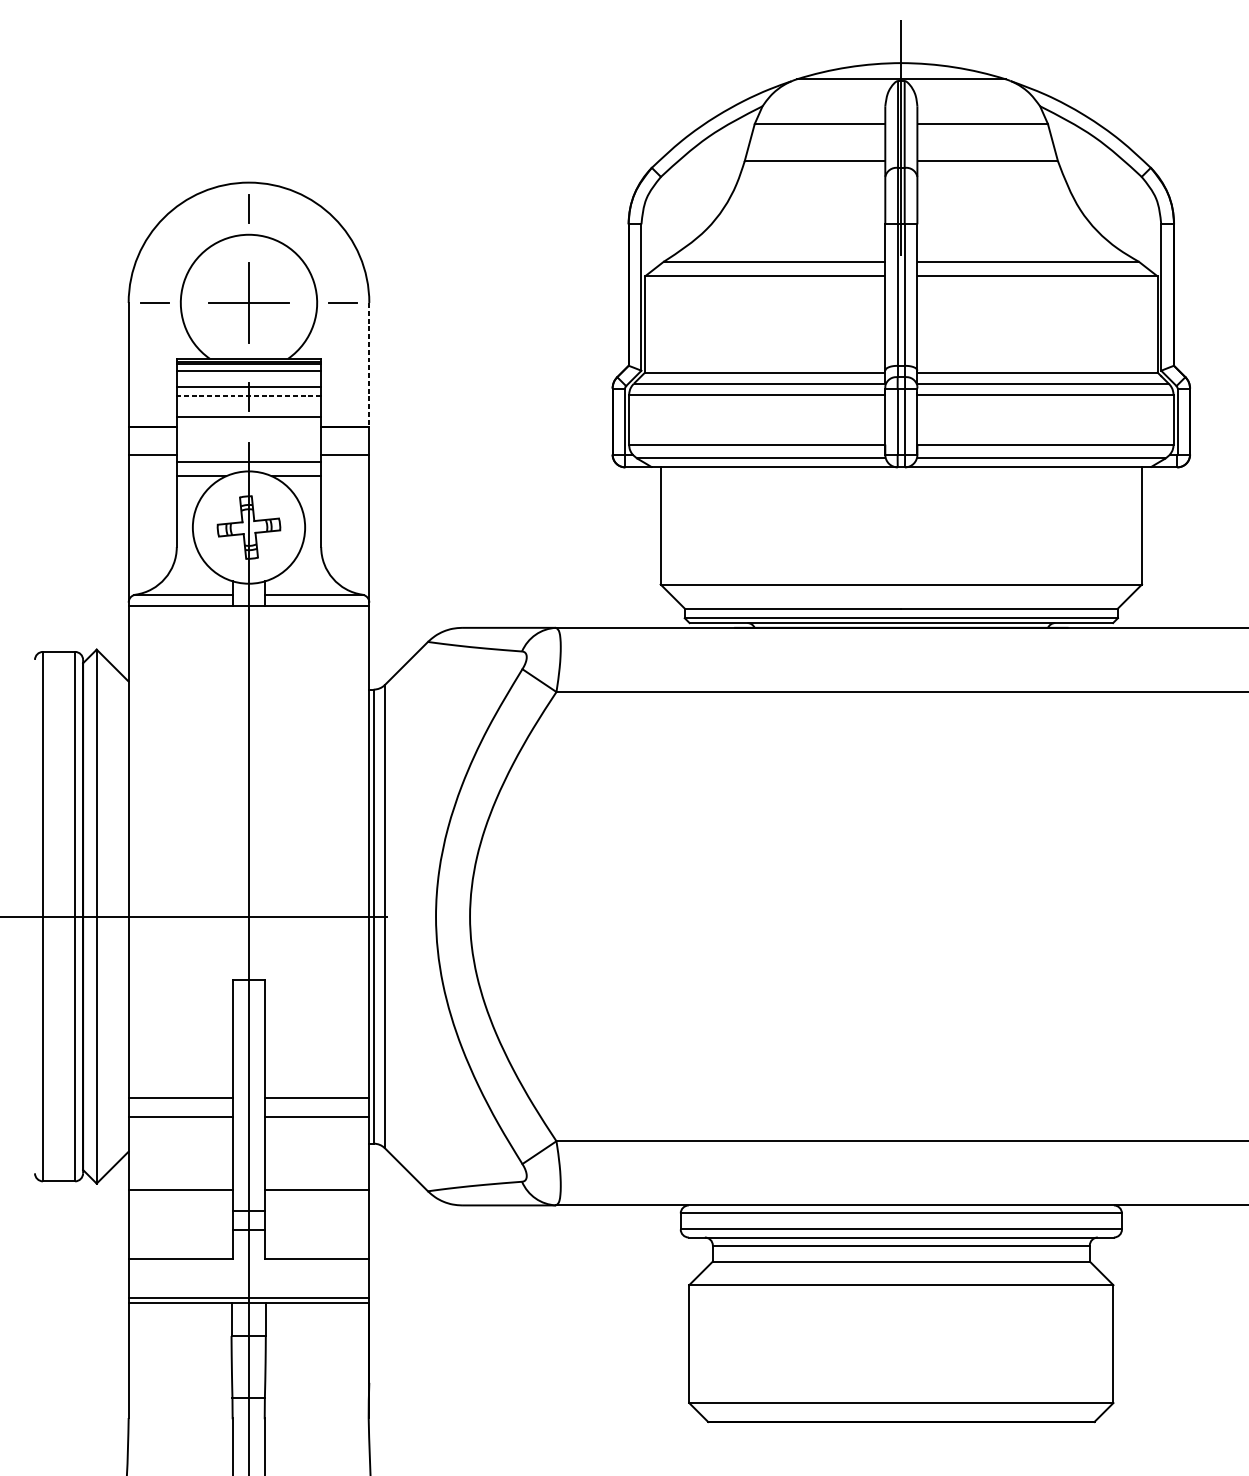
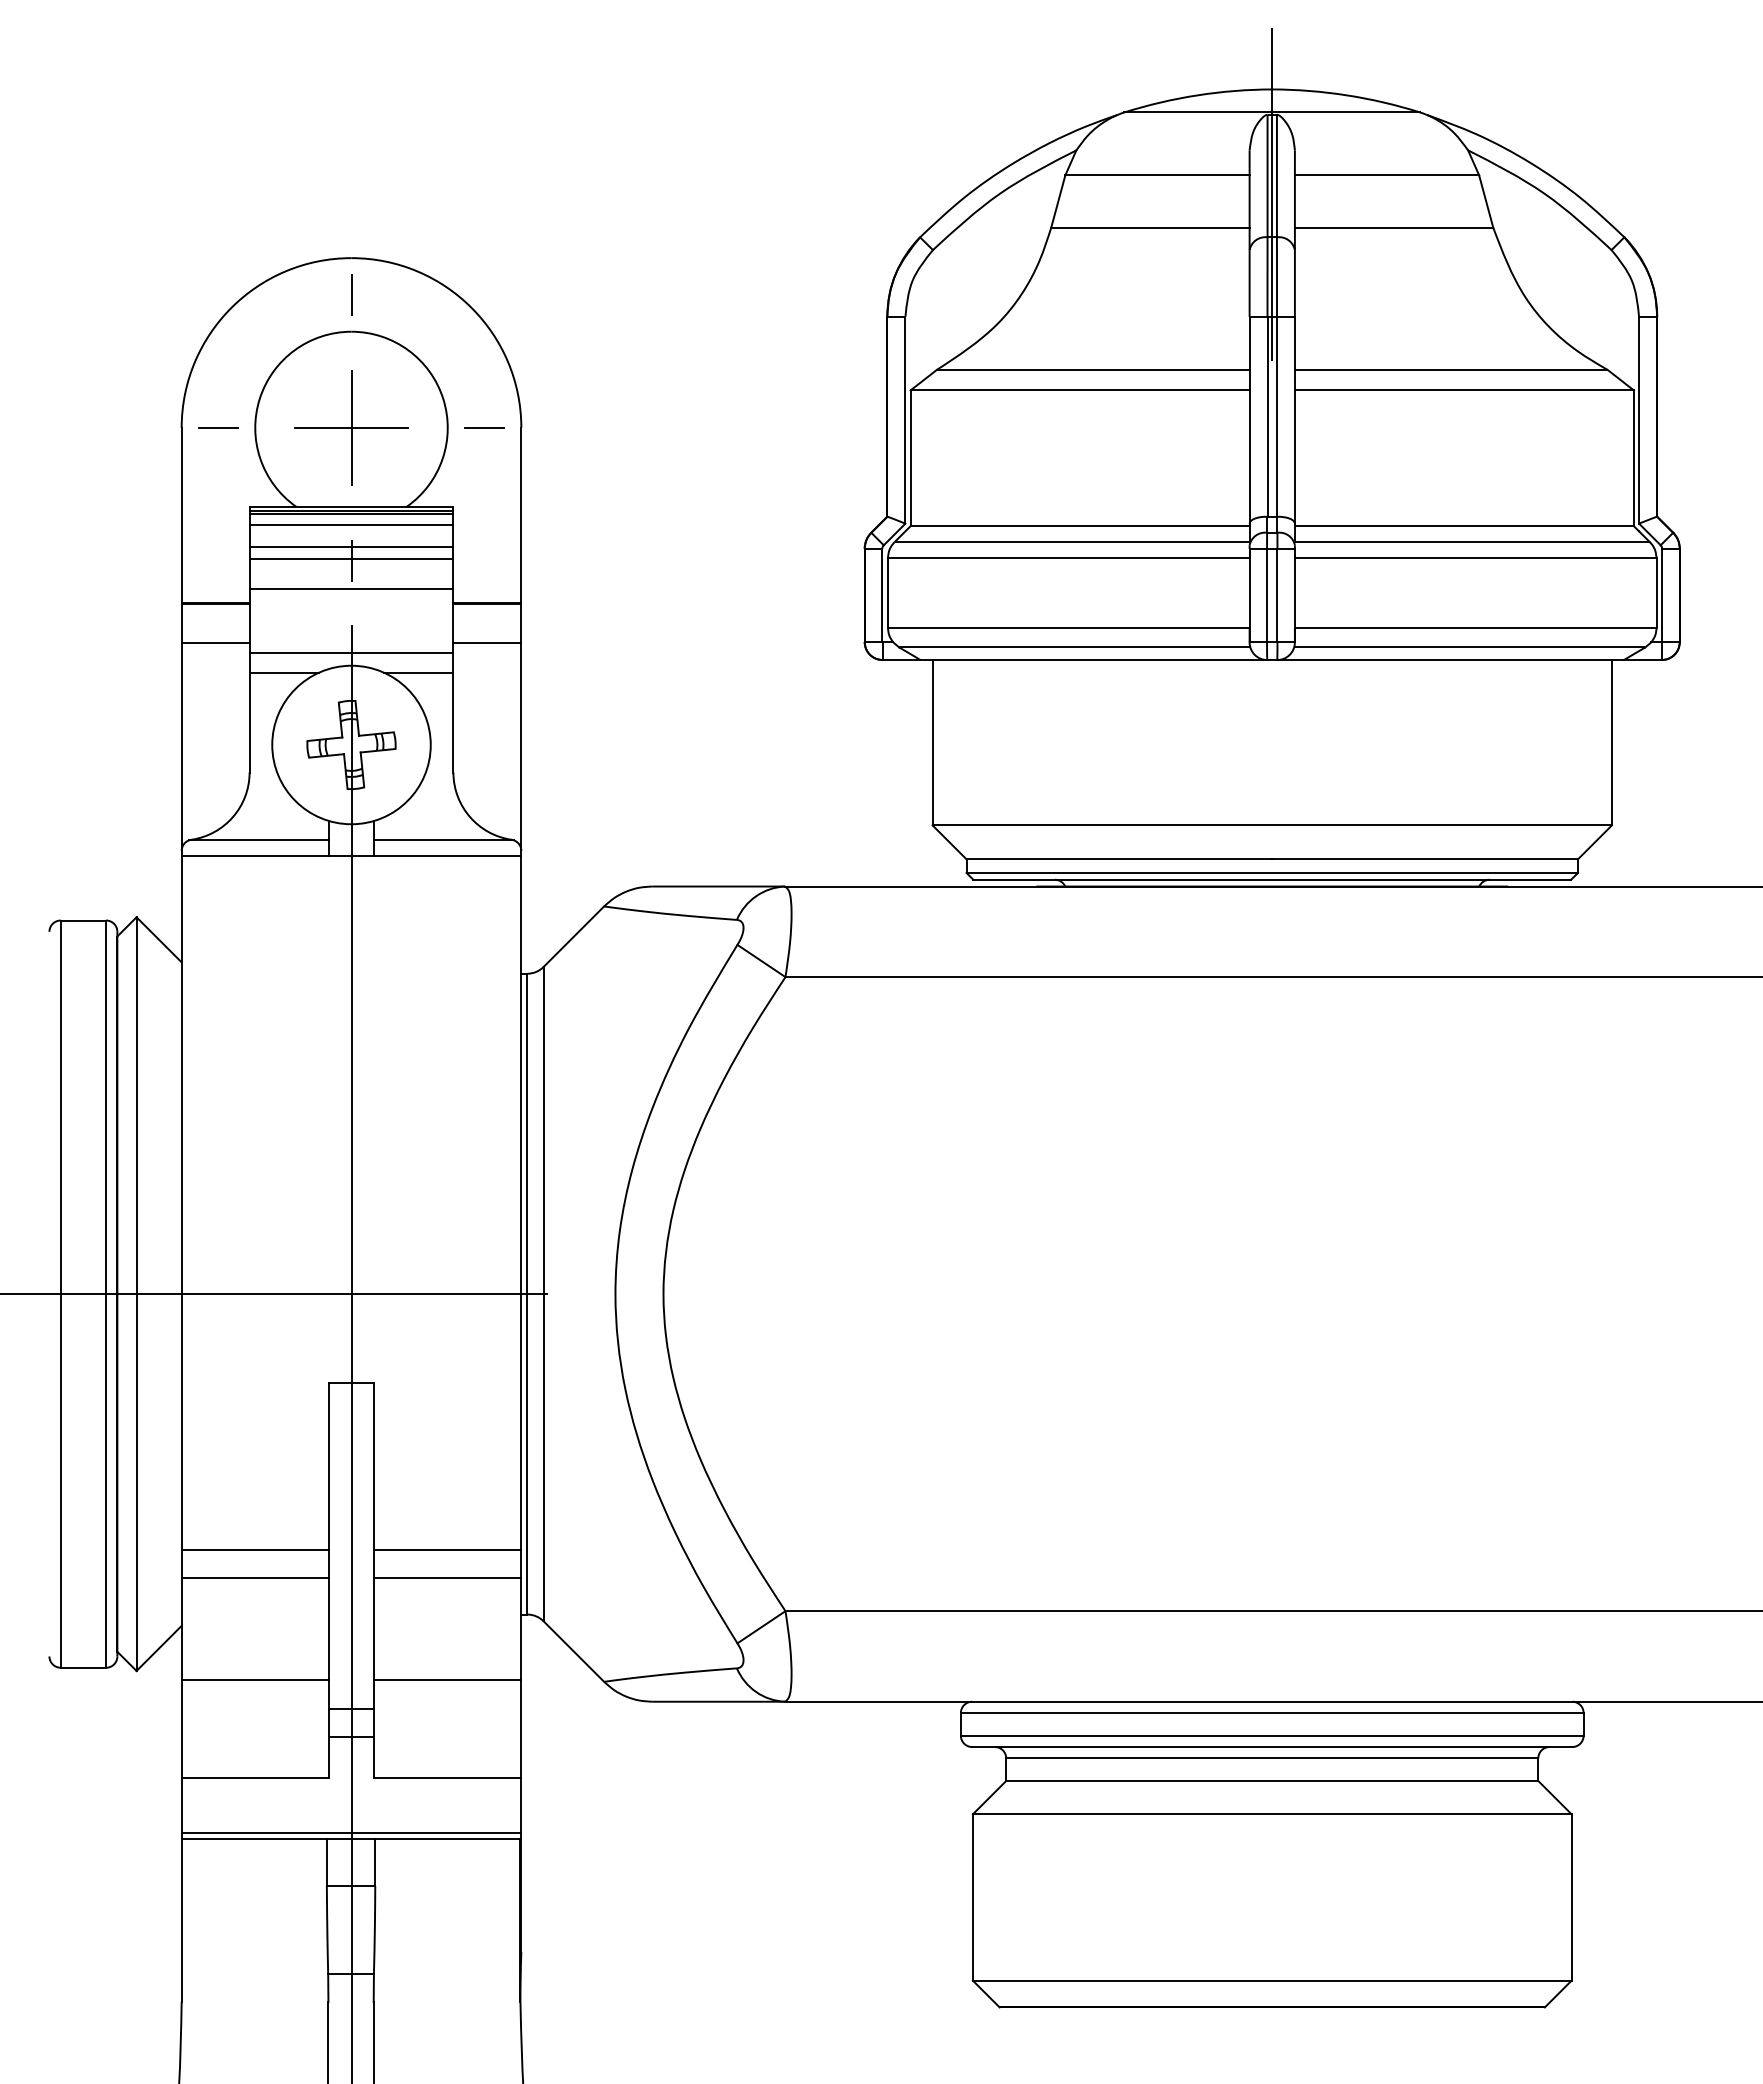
line: (369, 364) -> (521, 515), dashed -> solid
line: (248, 396) -> (351, 559), dashed -> solid

